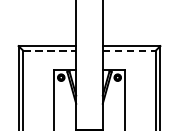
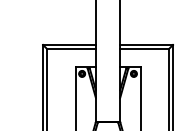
line: (49, 51) -> (71, 49), dashed -> solid
line: (130, 51) -> (145, 49), dashed -> solid

